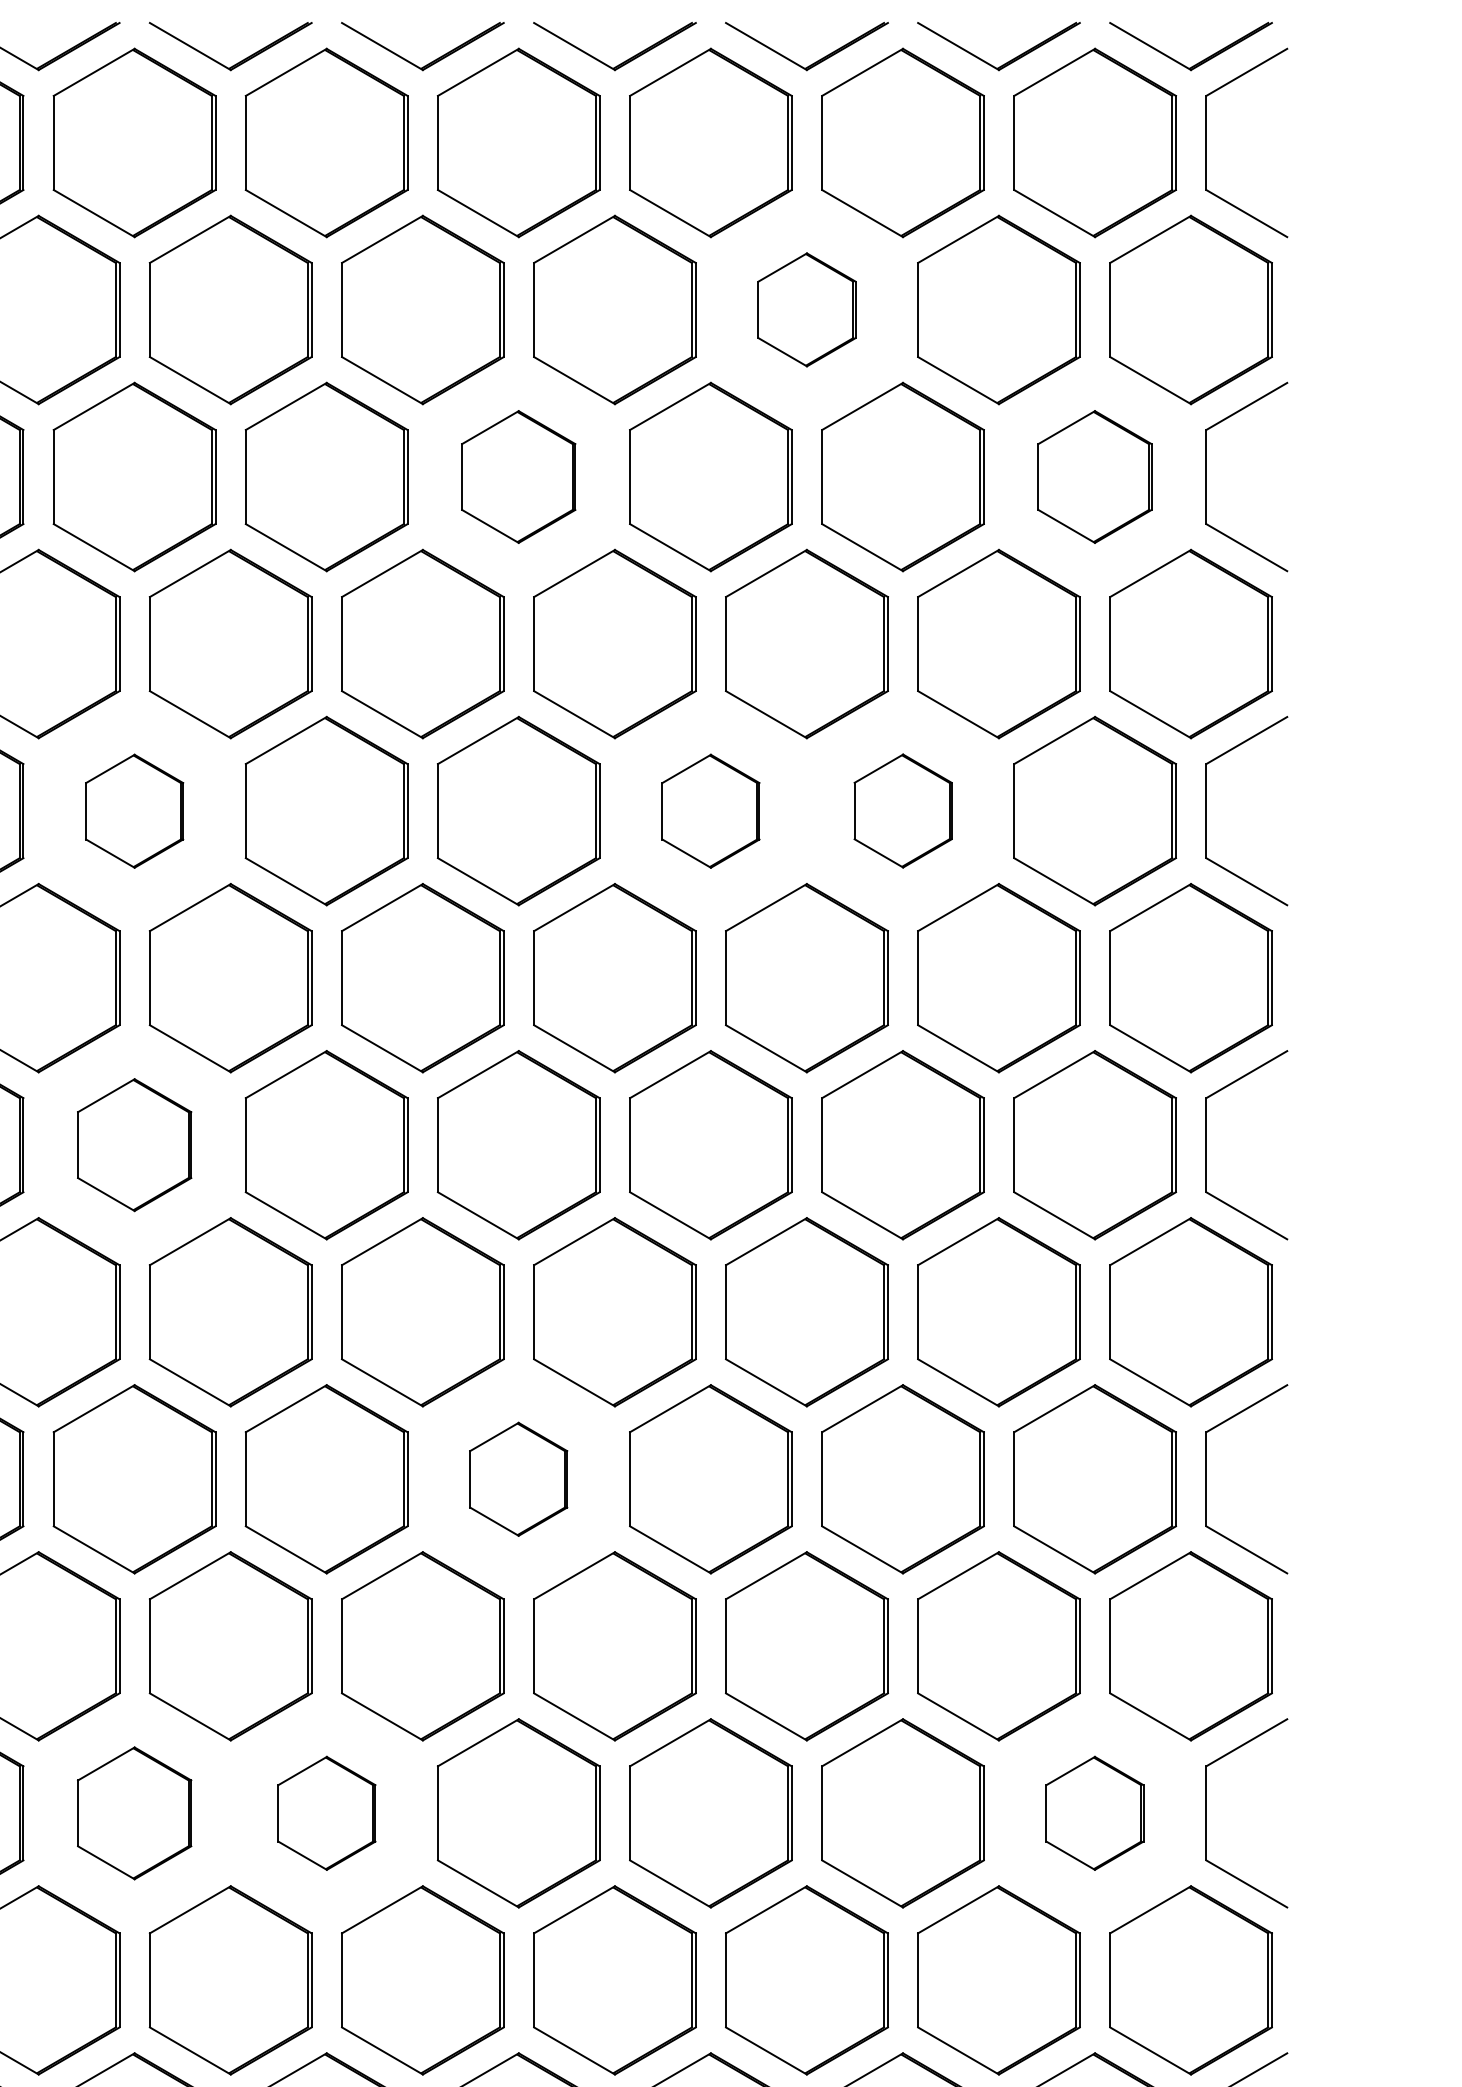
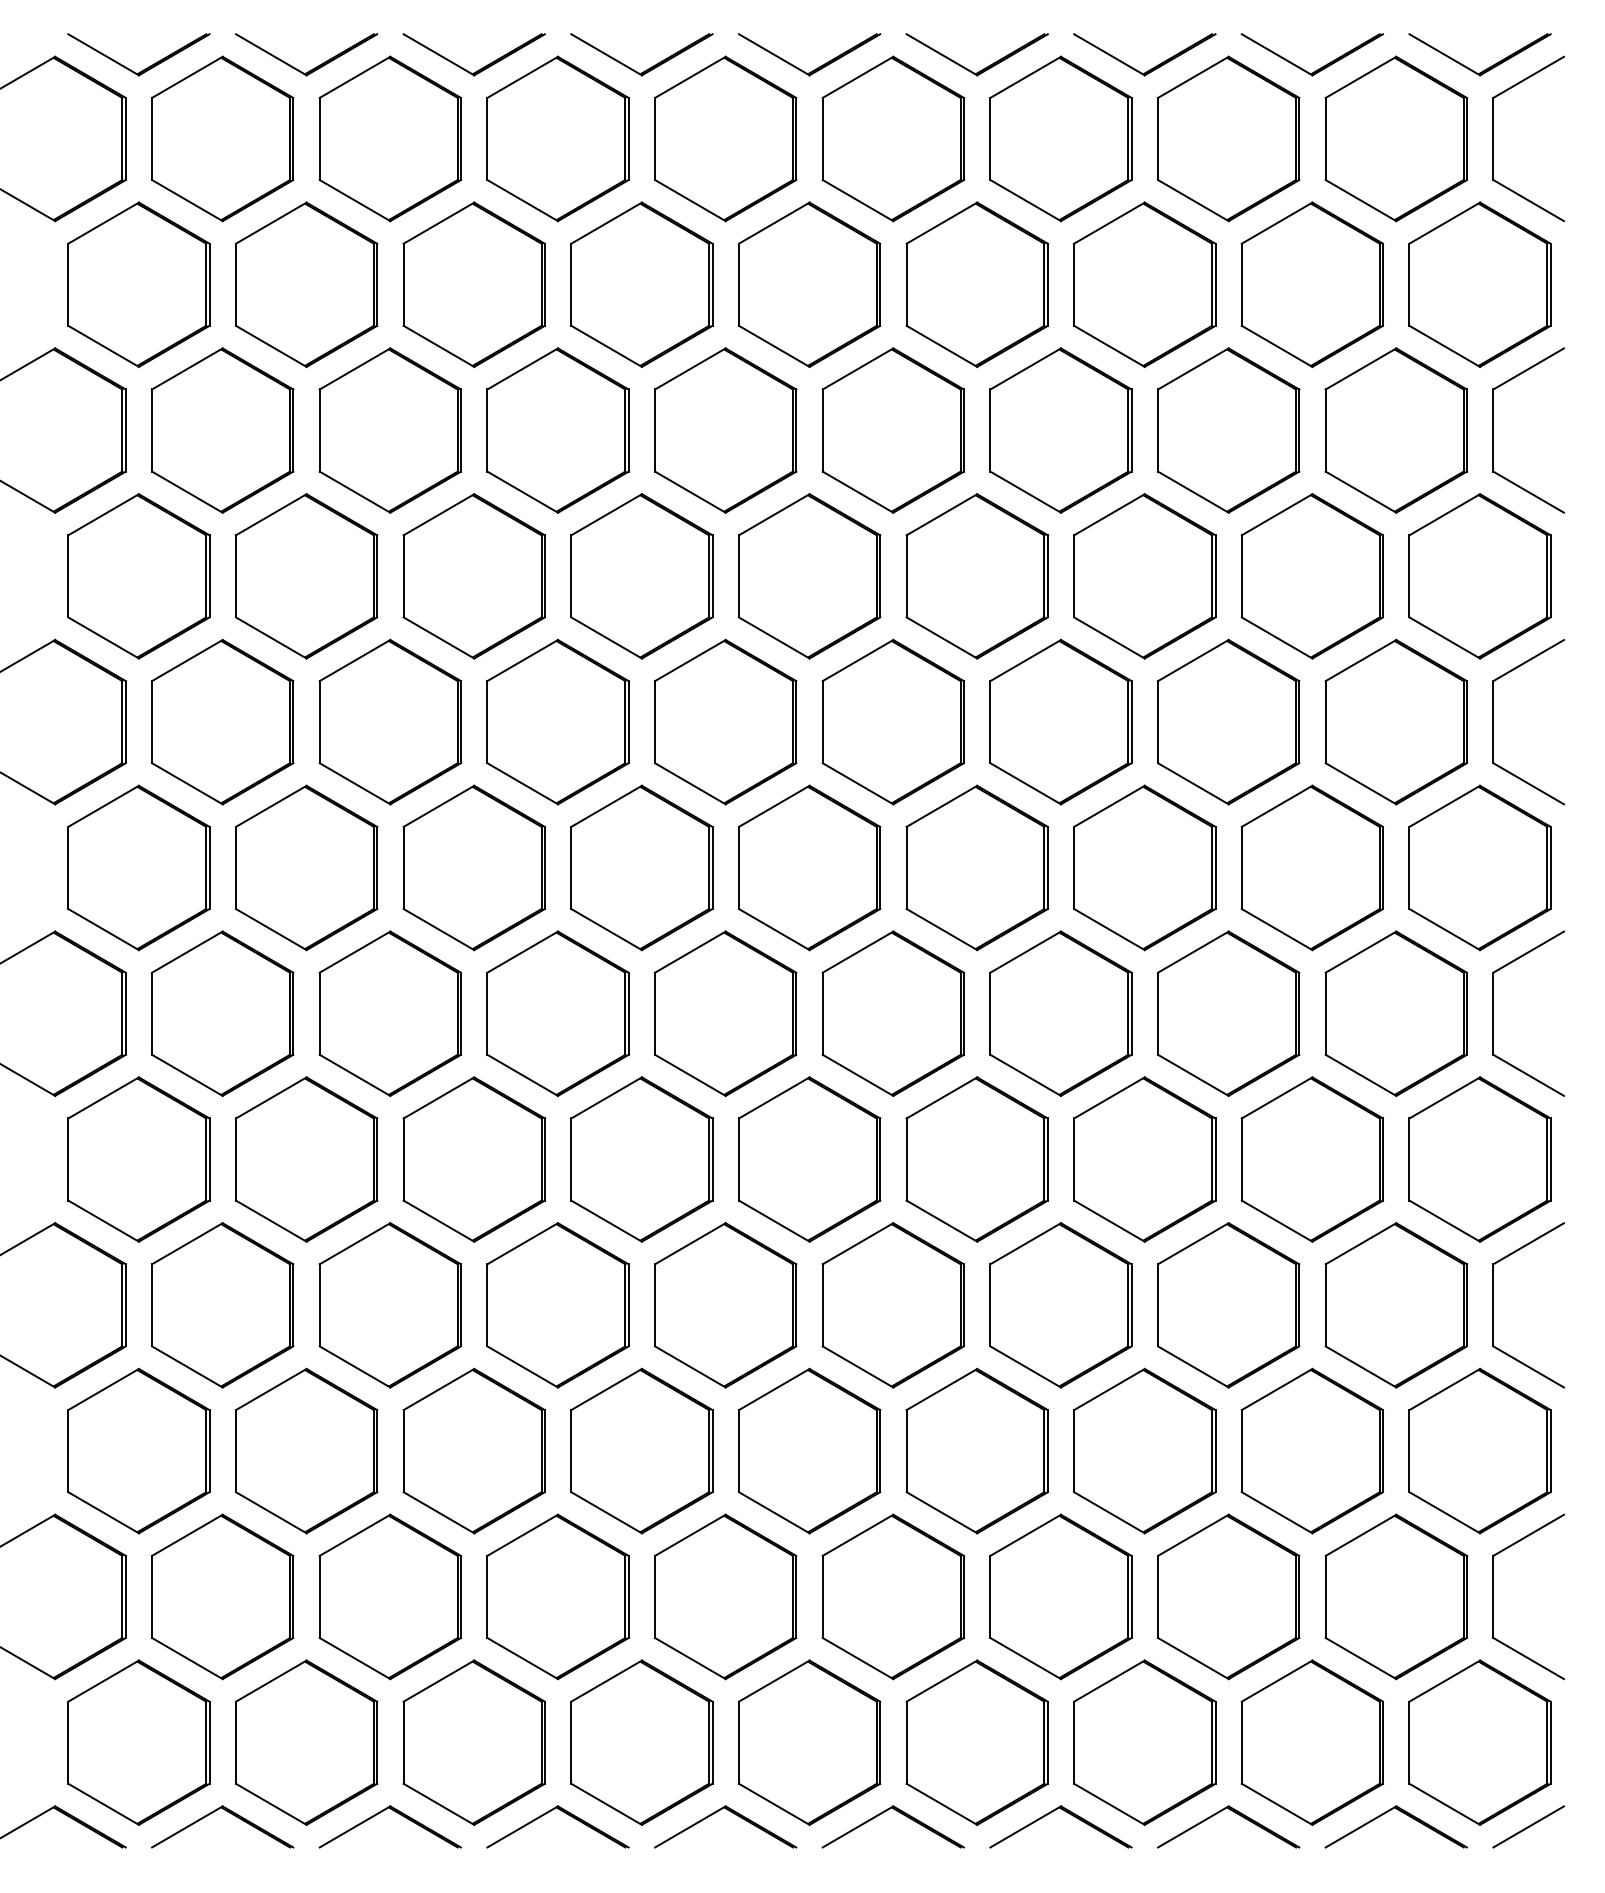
part: (806, 309) -> (1144, 284), size x1.67
part: (517, 476) -> (892, 430), size x1.43
part: (1094, 476) -> (1395, 430), size x1.43
part: (902, 810) -> (1228, 721), size x1.67
part: (134, 811) -> (557, 722), size x1.67
part: (710, 811) -> (1060, 722), size x1.67
part: (134, 1144) -> (557, 1013), size x1.43
part: (517, 1479) -> (892, 1305), size x1.67
part: (134, 1812) -> (557, 1596), size x1.43
part: (326, 1812) -> (725, 1596), size x1.67
part: (1094, 1812) -> (1395, 1596), size x1.67

